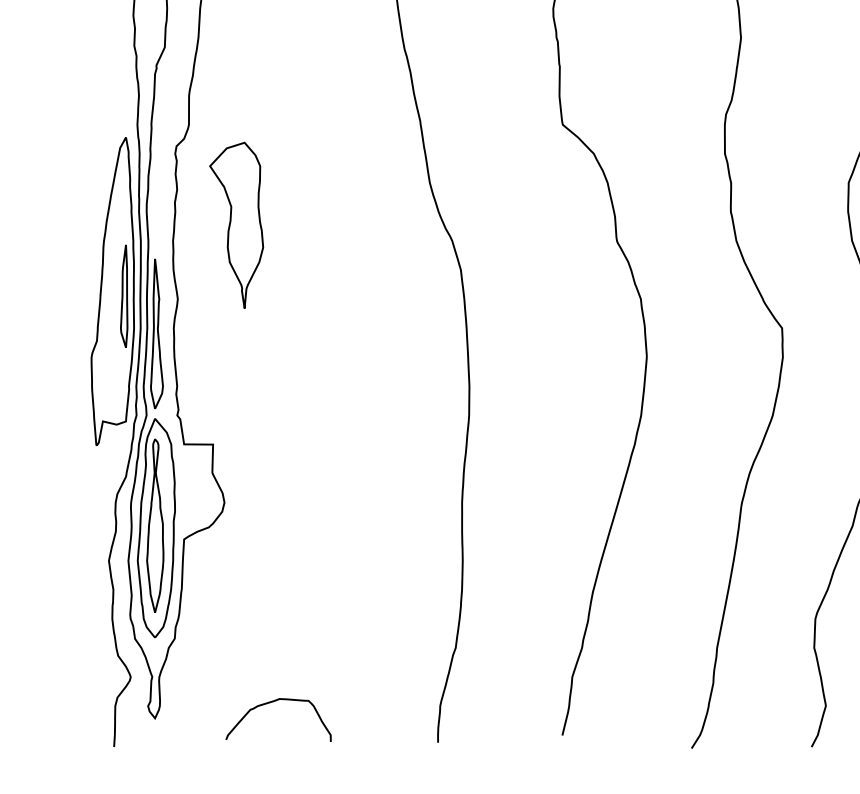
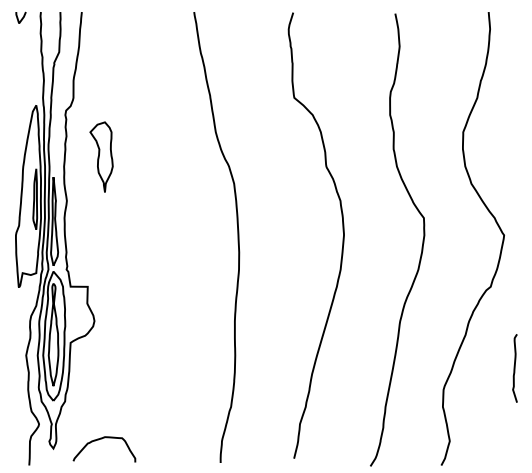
part: (236, 223) -> (101, 156), size x0.71
curve: (275, 703) -> (102, 439), moved

